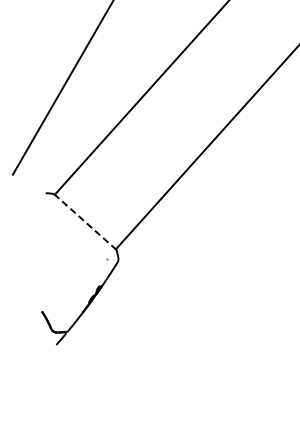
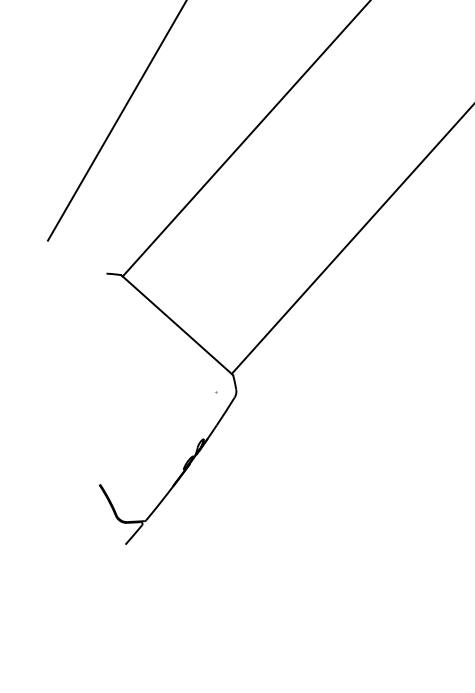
line: (84, 221) -> (175, 324), dashed -> solid

